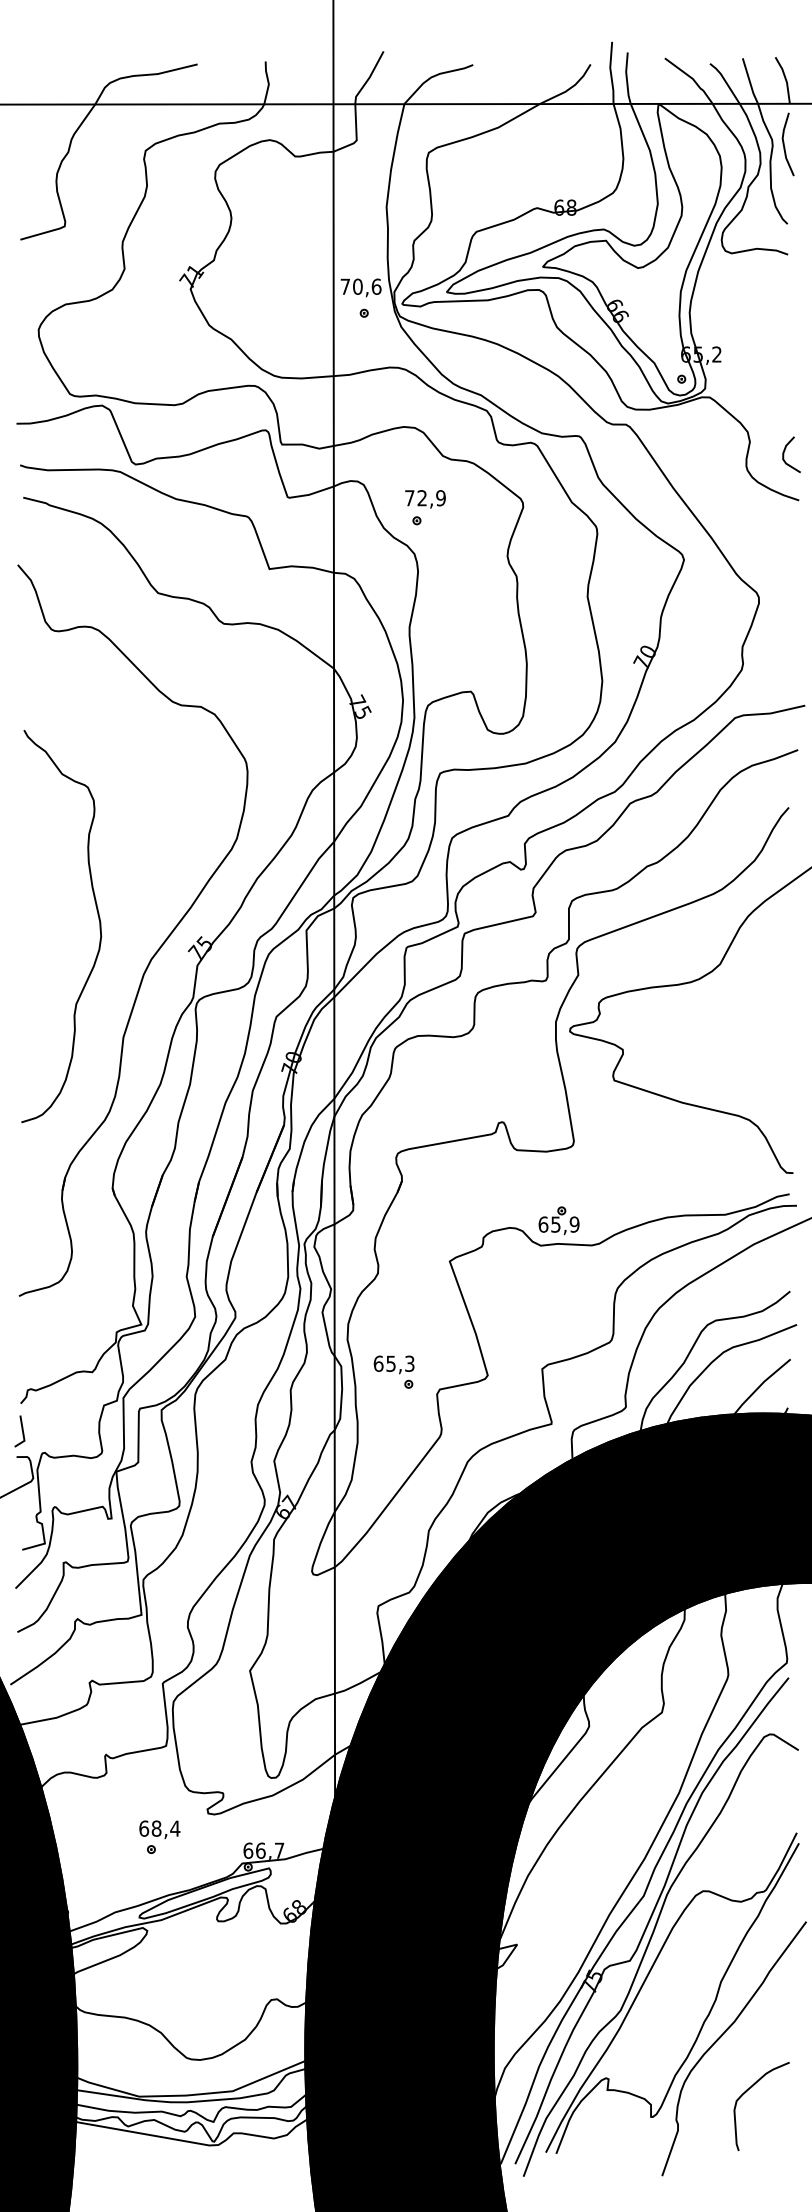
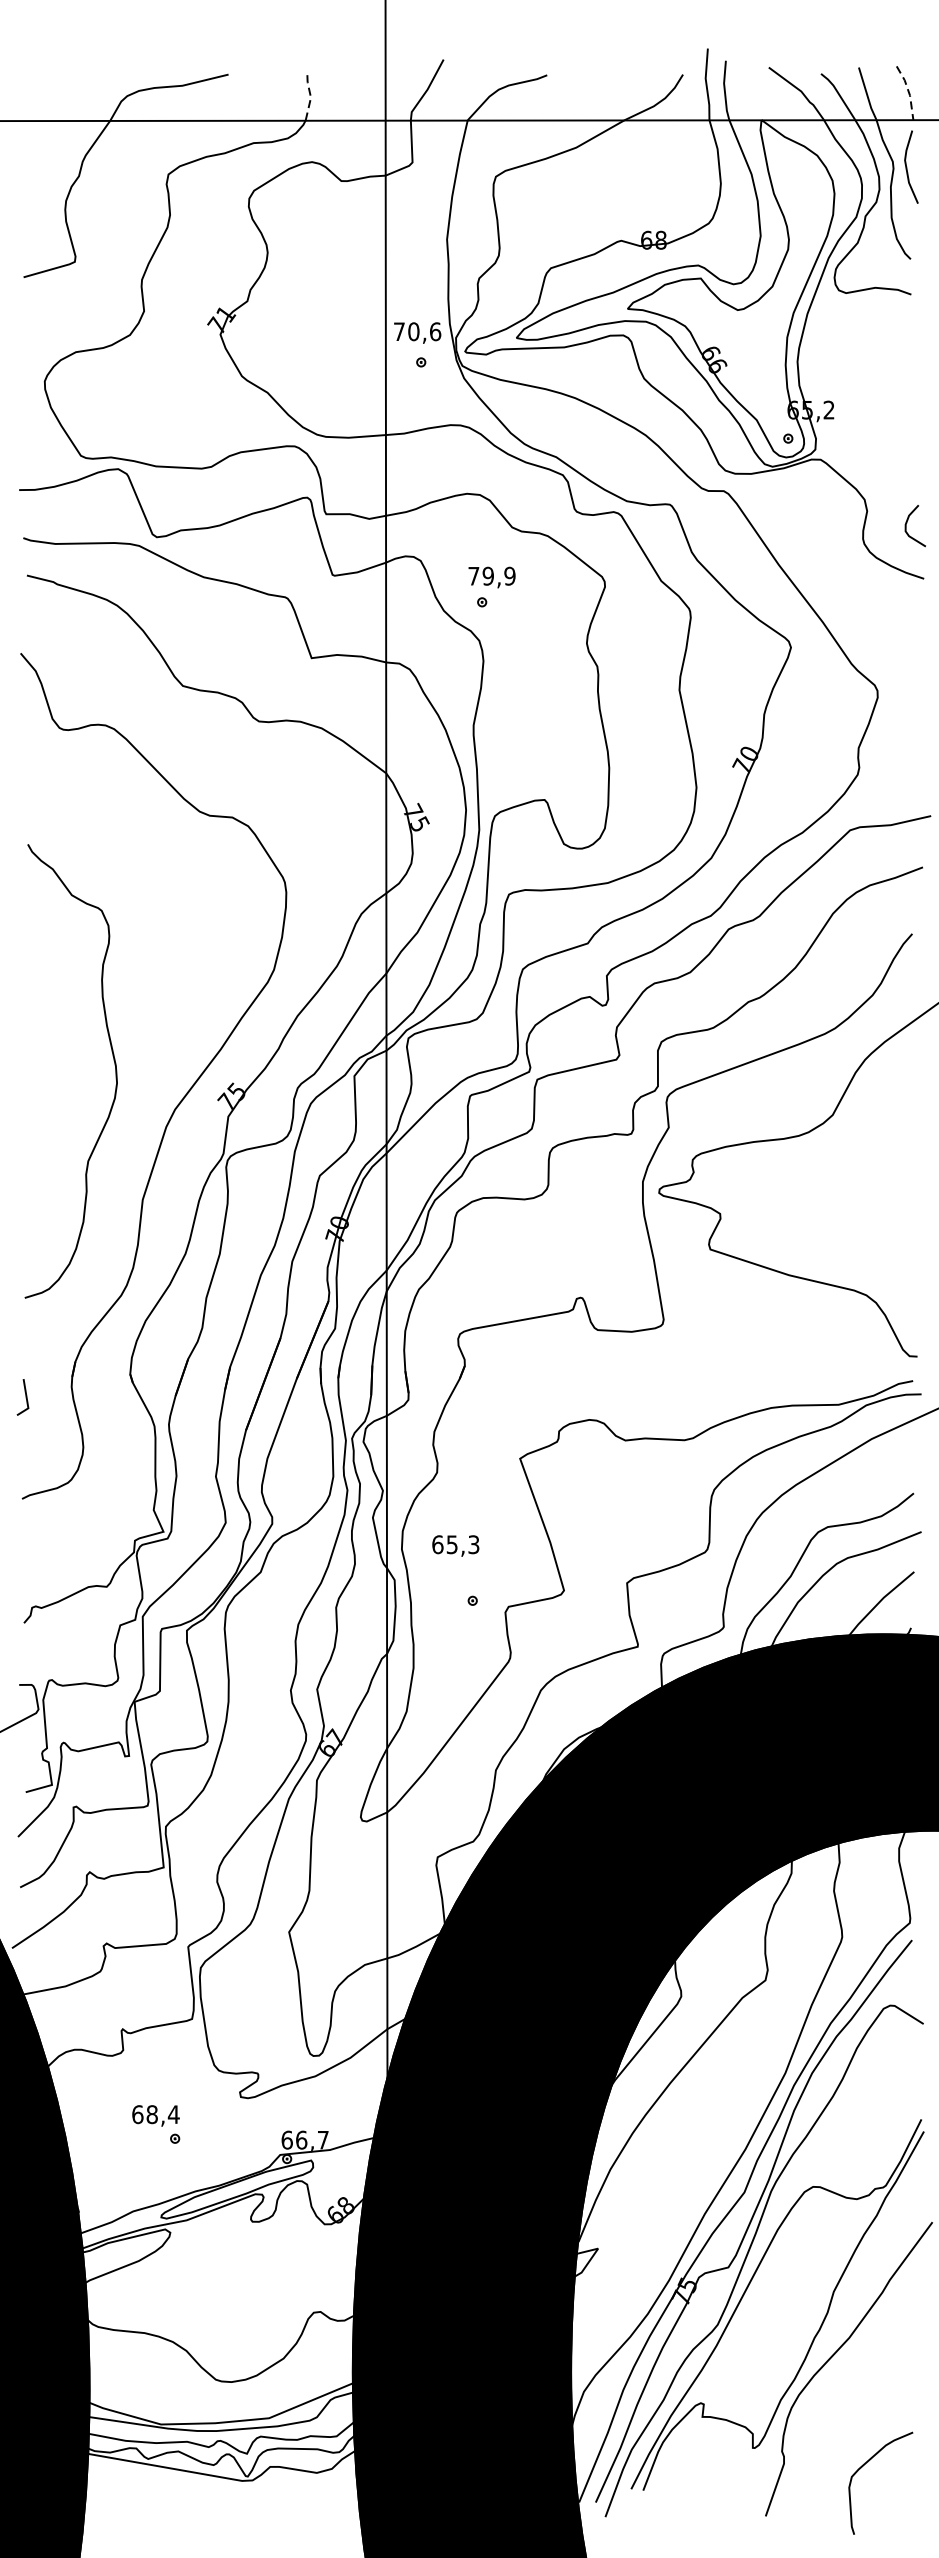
line: (786, 79) -> (909, 92), solid -> dashed
line: (268, 82) -> (310, 95), solid -> dashed
text: (422, 498) -> (488, 576), 72,9 -> 79,9
part: (558, 1220) -> (645, 1411), removed
text: (393, 1364) -> (455, 1545), moved
line: (21, 1430) -> (24, 1396), moved
text: (159, 1829) -> (155, 2115), moved
curve: (747, 2091) -> (864, 2465), moved

